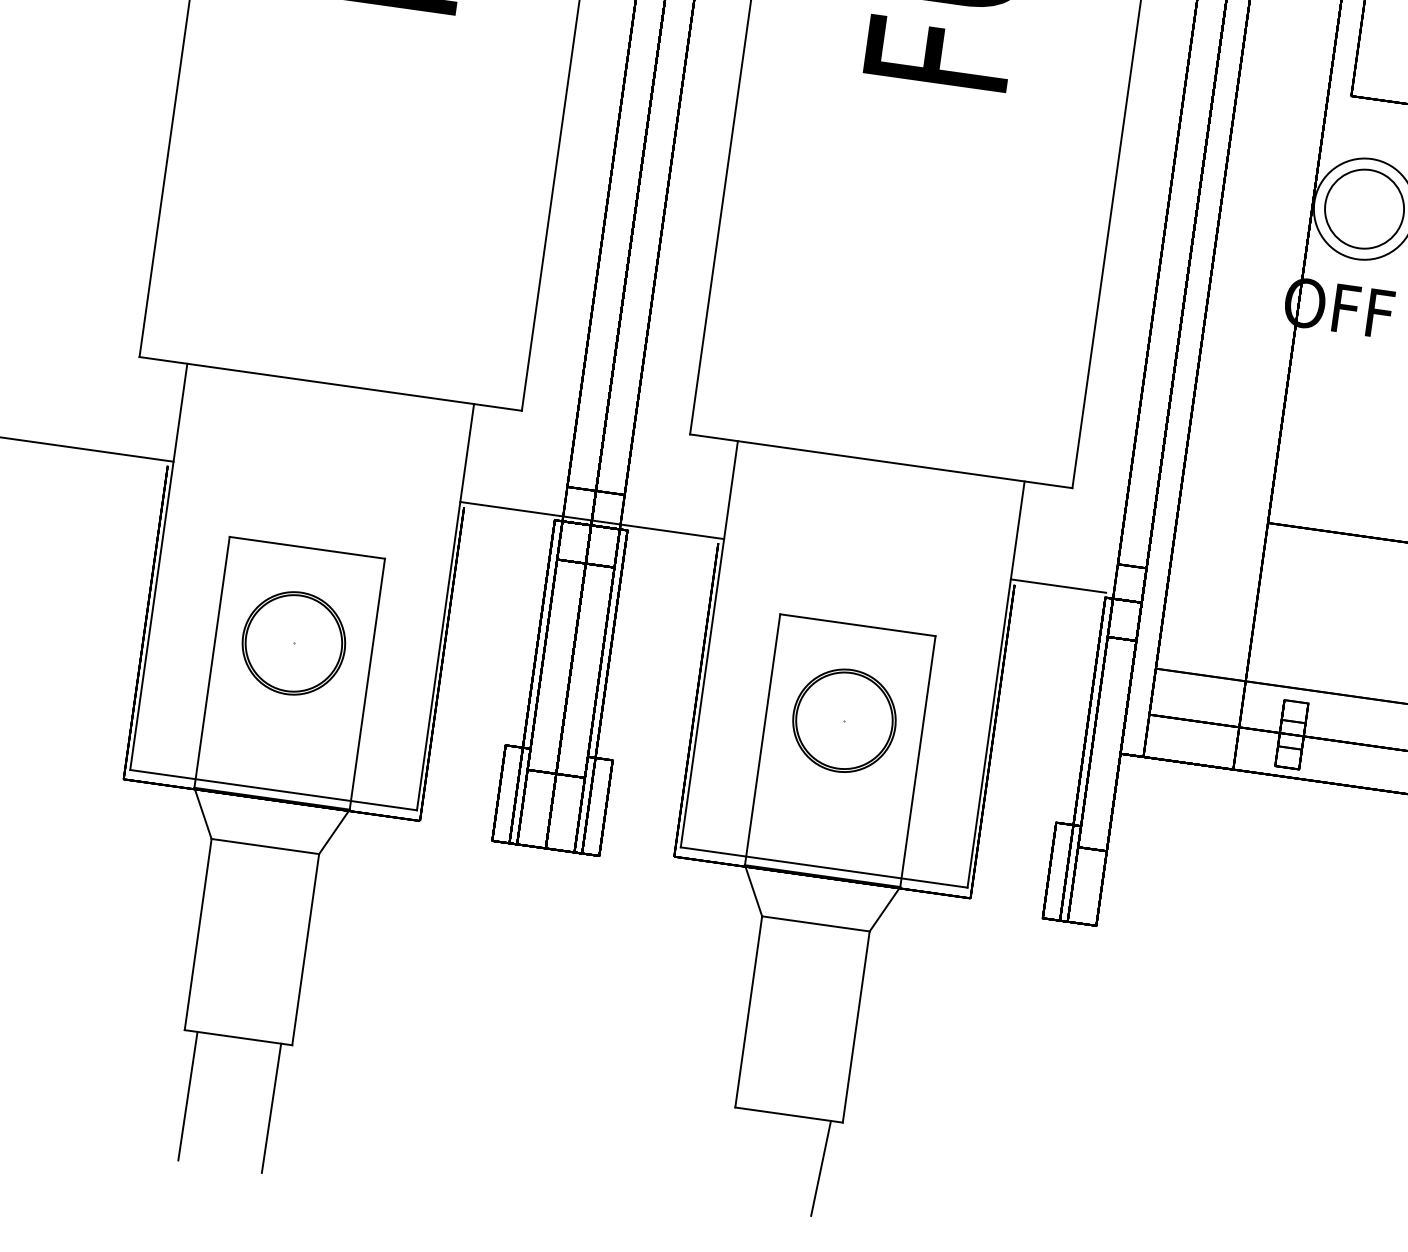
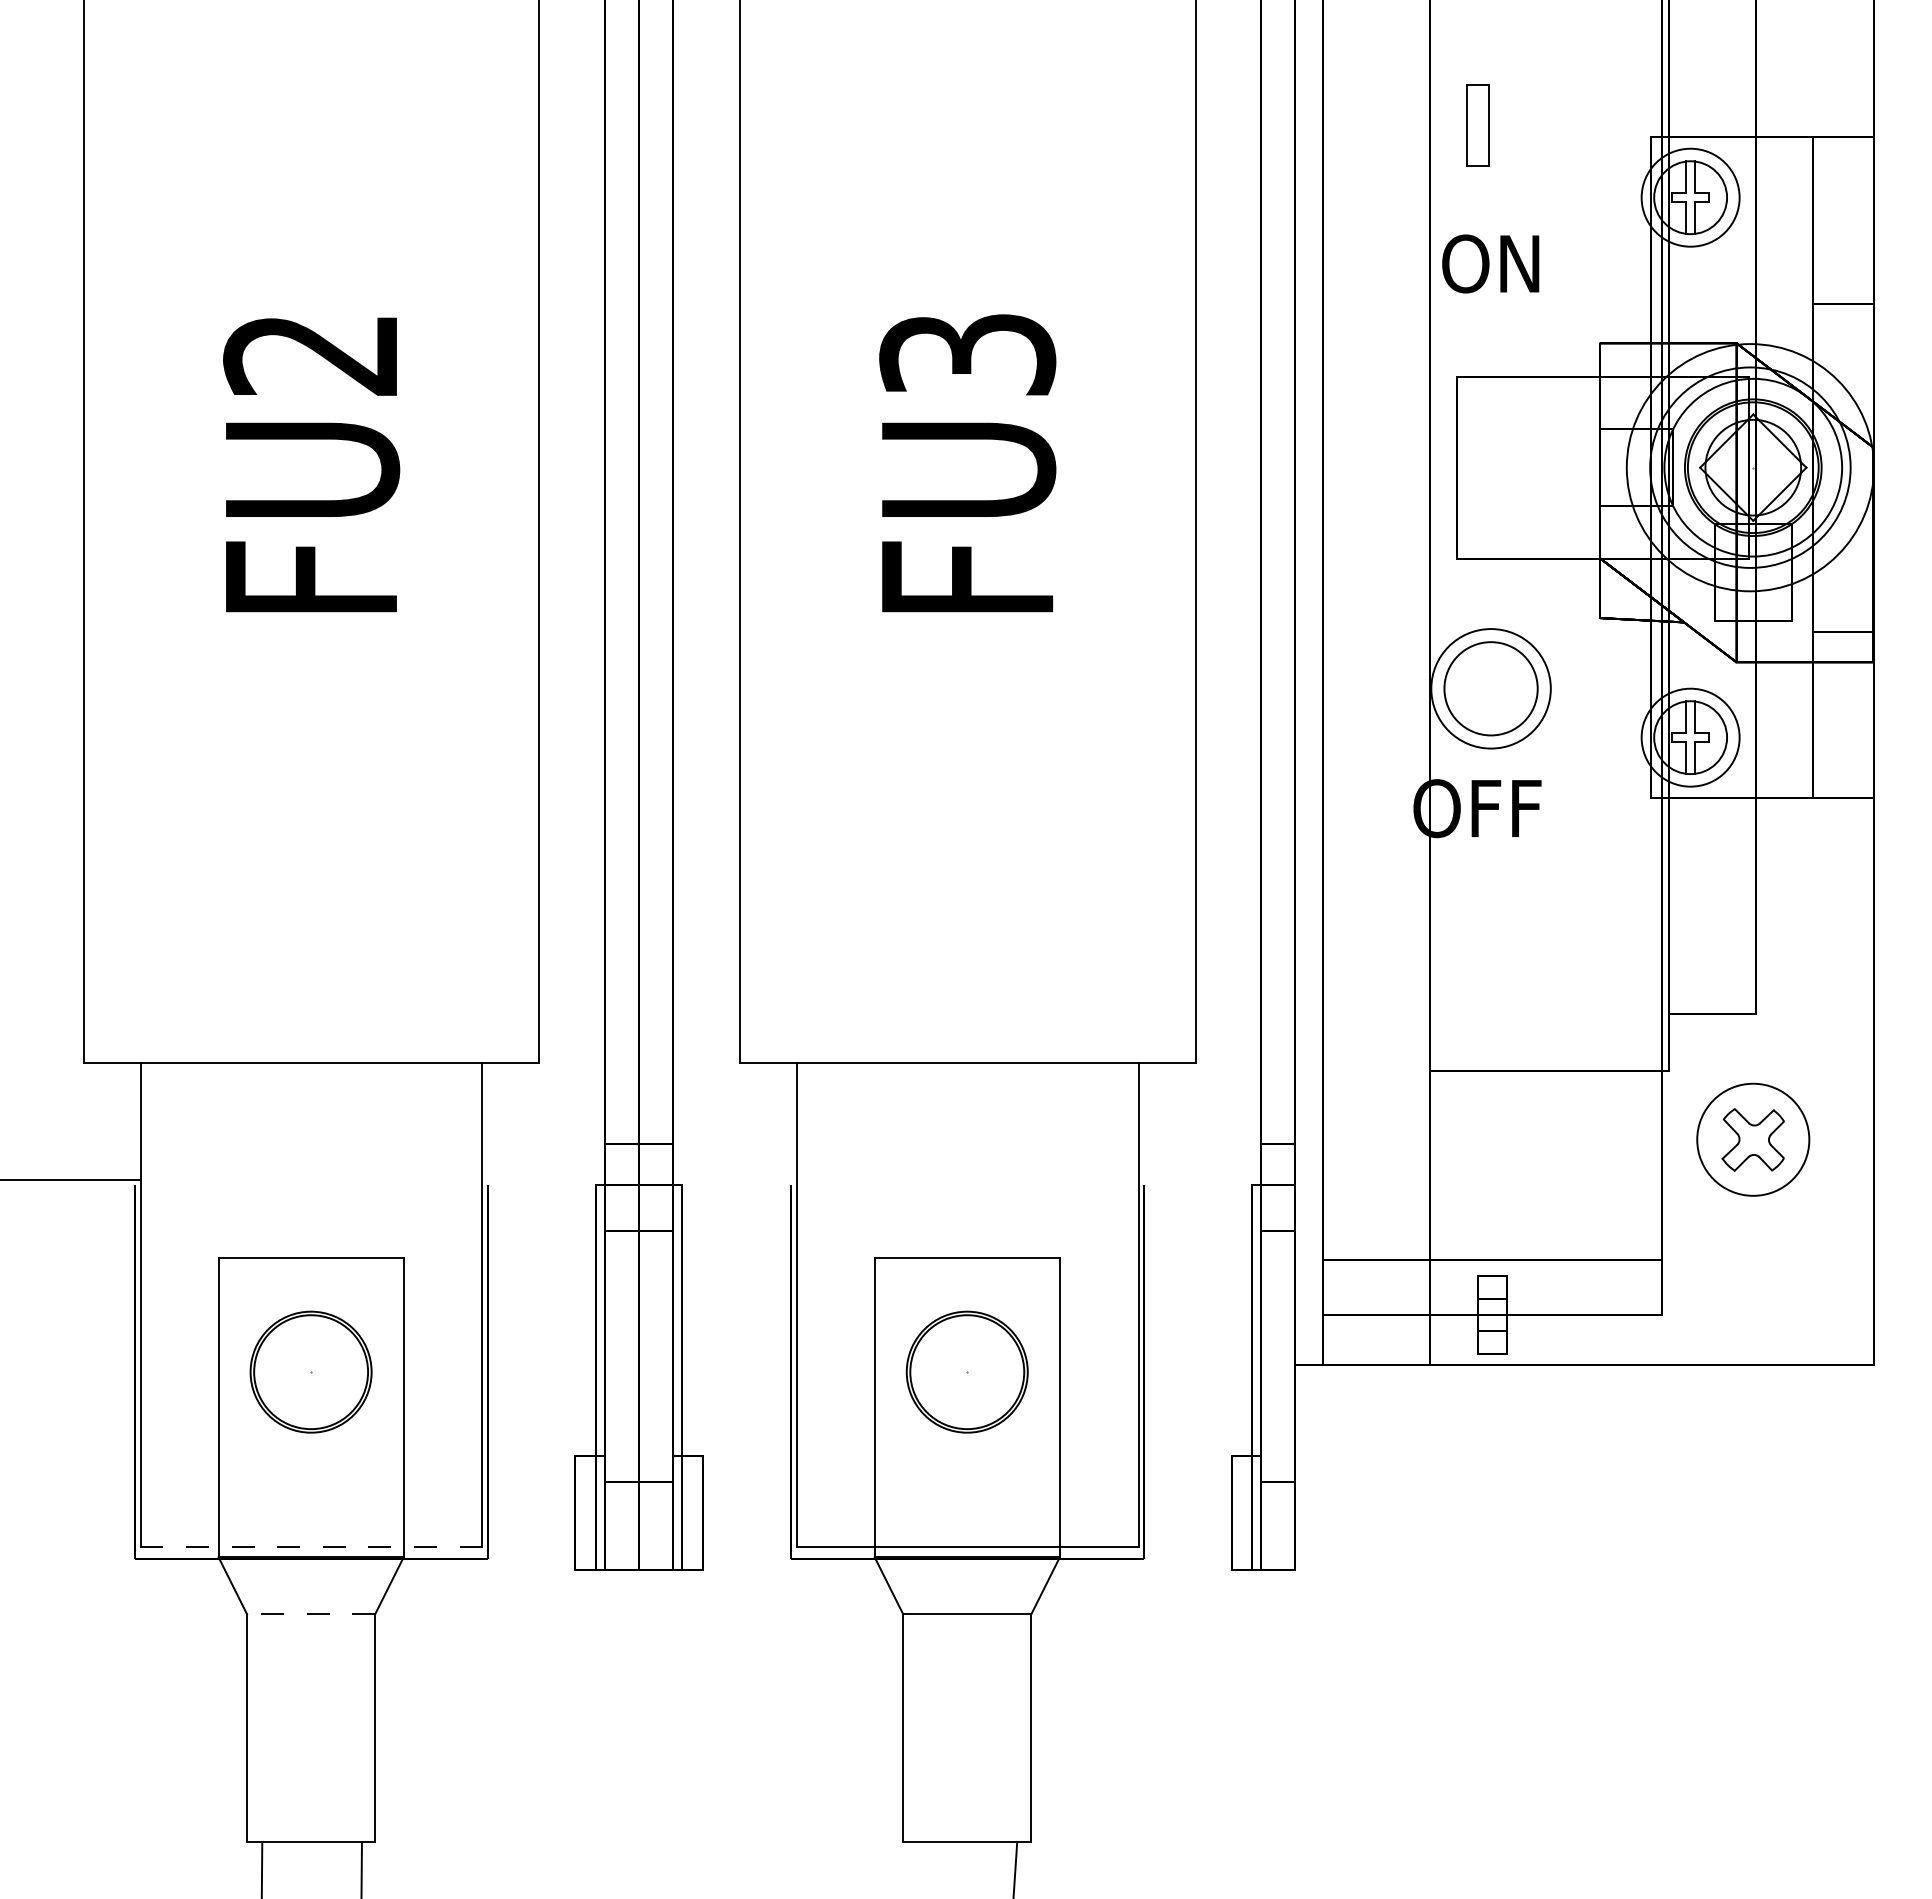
line: (592, 520) -> (639, 1179), removed
line: (1058, 586) -> (1195, 1179), removed
line: (273, 790) -> (311, 1547), solid -> dashed
line: (264, 846) -> (310, 1614), solid -> dashed

